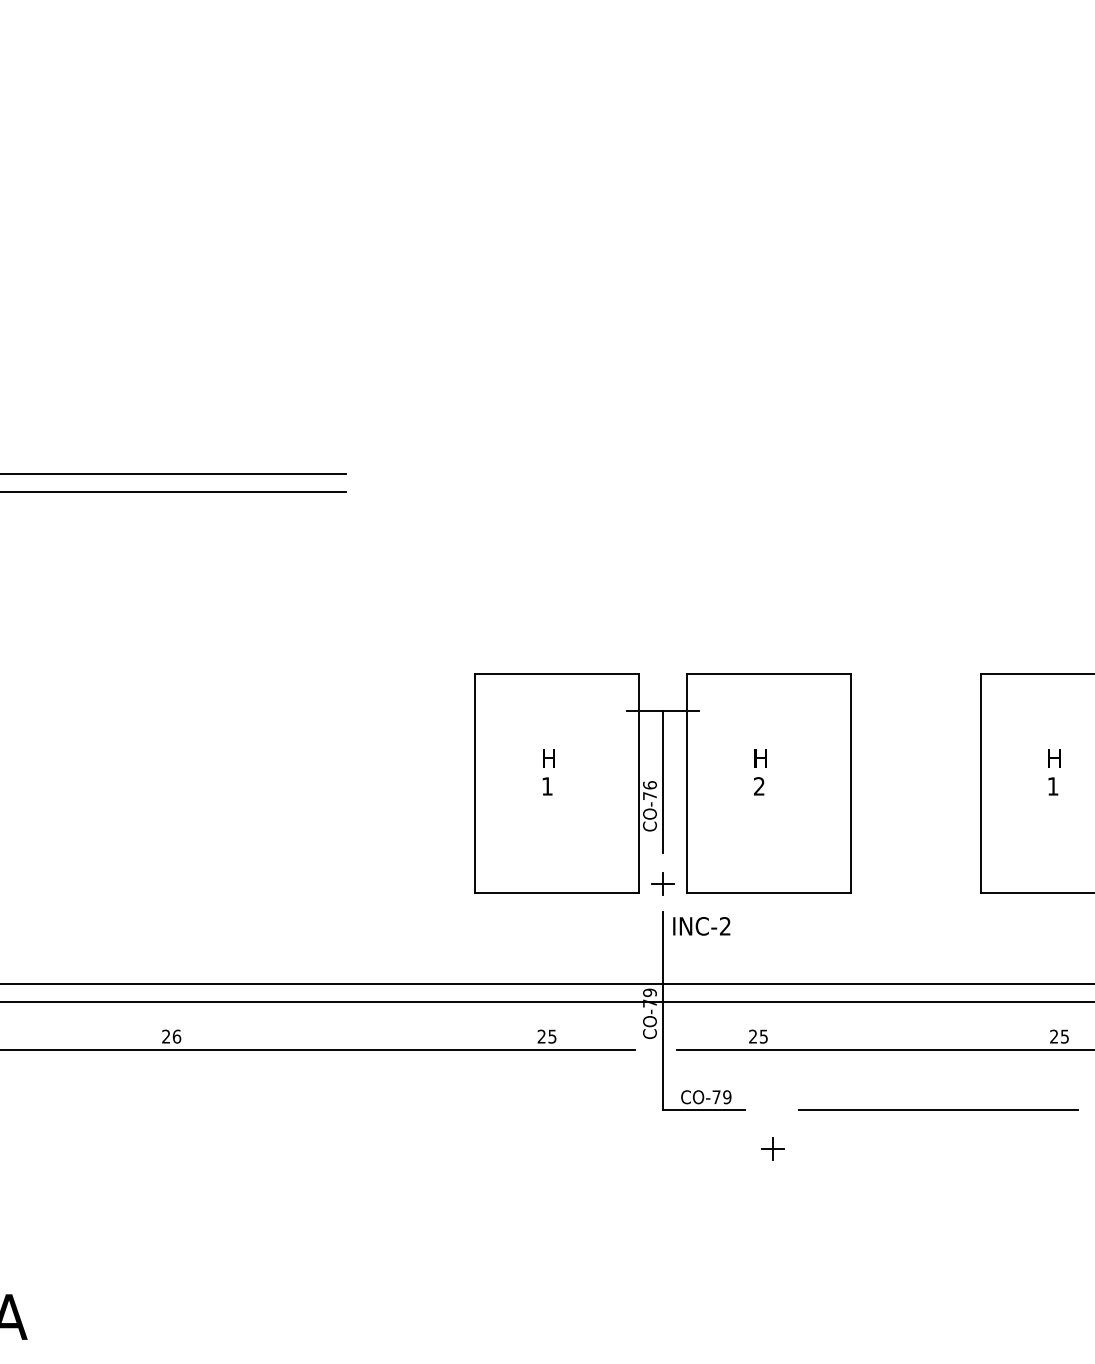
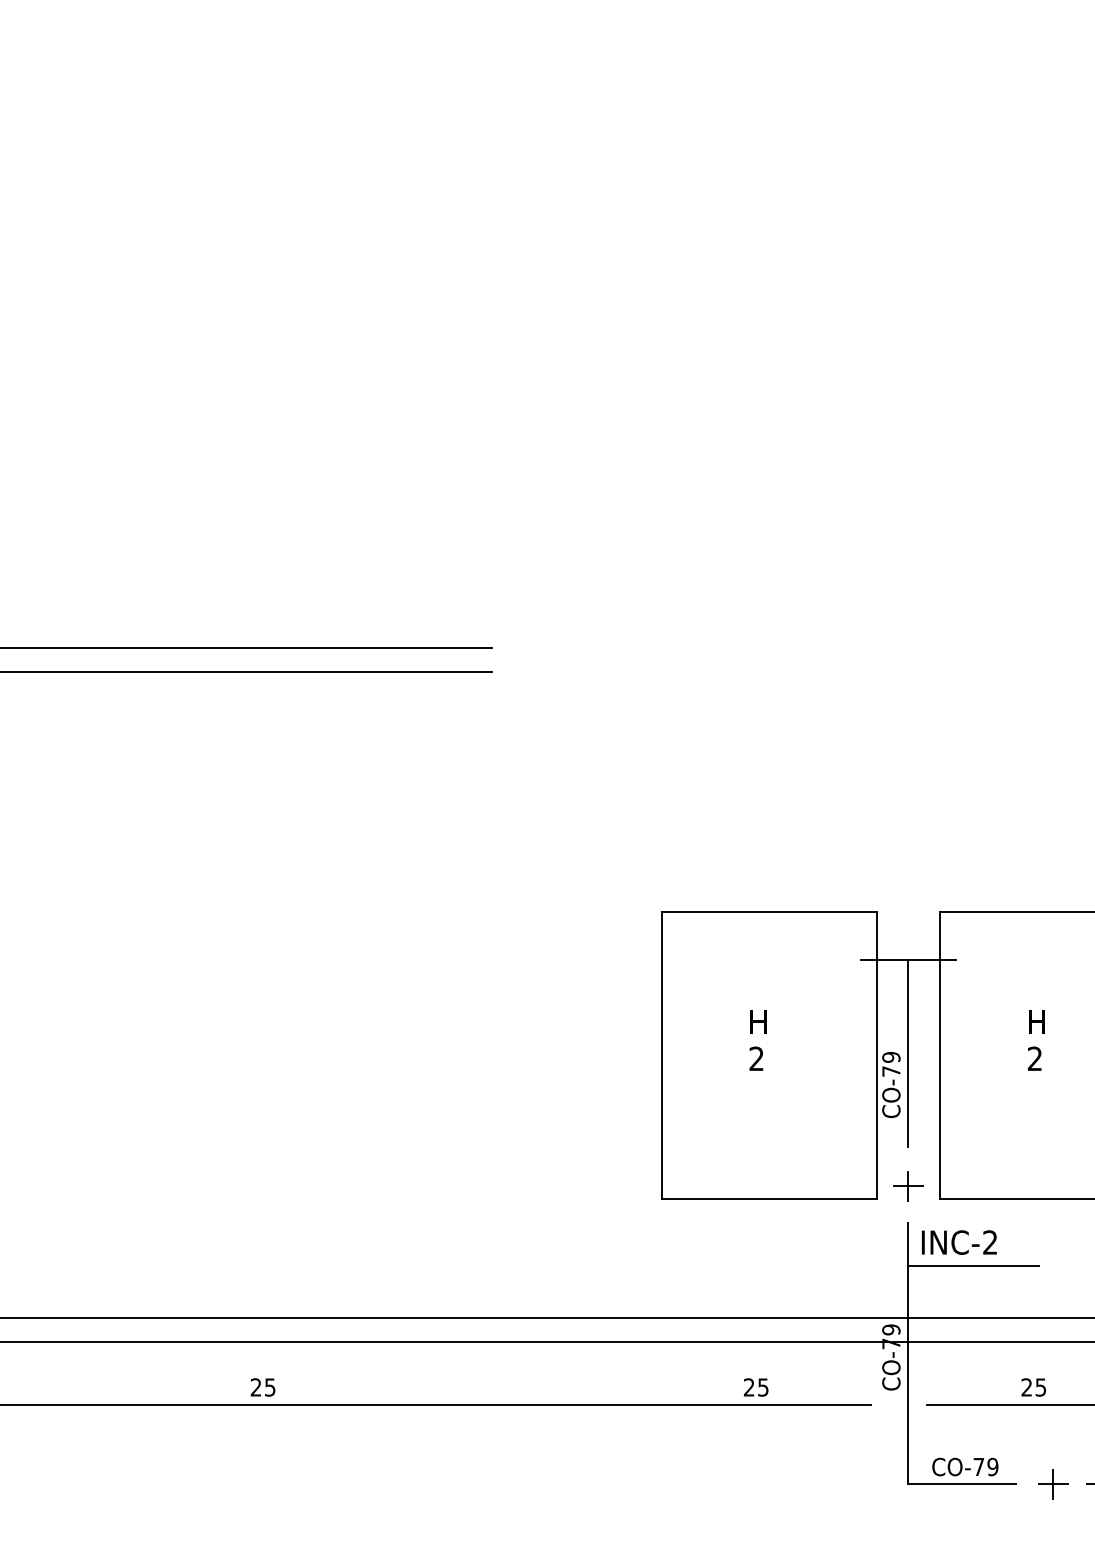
text: (649, 785) -> (890, 1057), CO-76 -> CO-79
text: (547, 786) -> (756, 1058), 1 -> 2
line: (712, 944) -> (973, 1266), added
text: (176, 1036) -> (269, 1387), 26 -> 25
part: (772, 1148) -> (1052, 1483), moved

